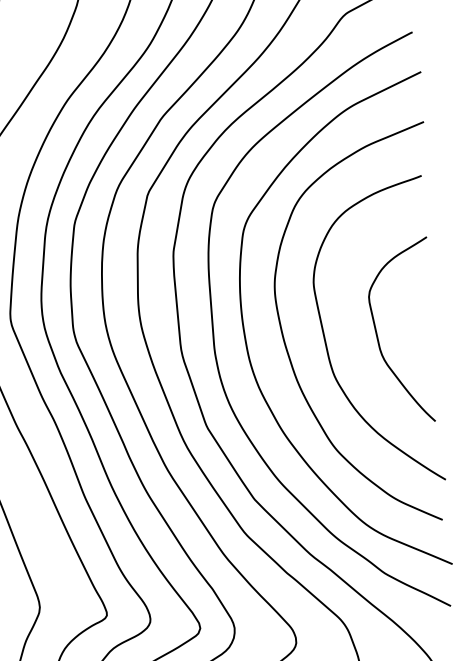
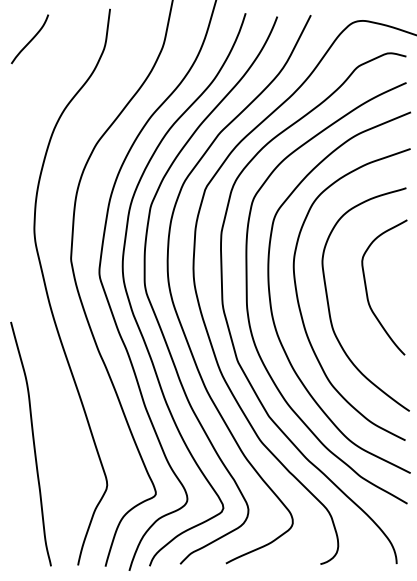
curve: (378, 335) -> (367, 289), moved

